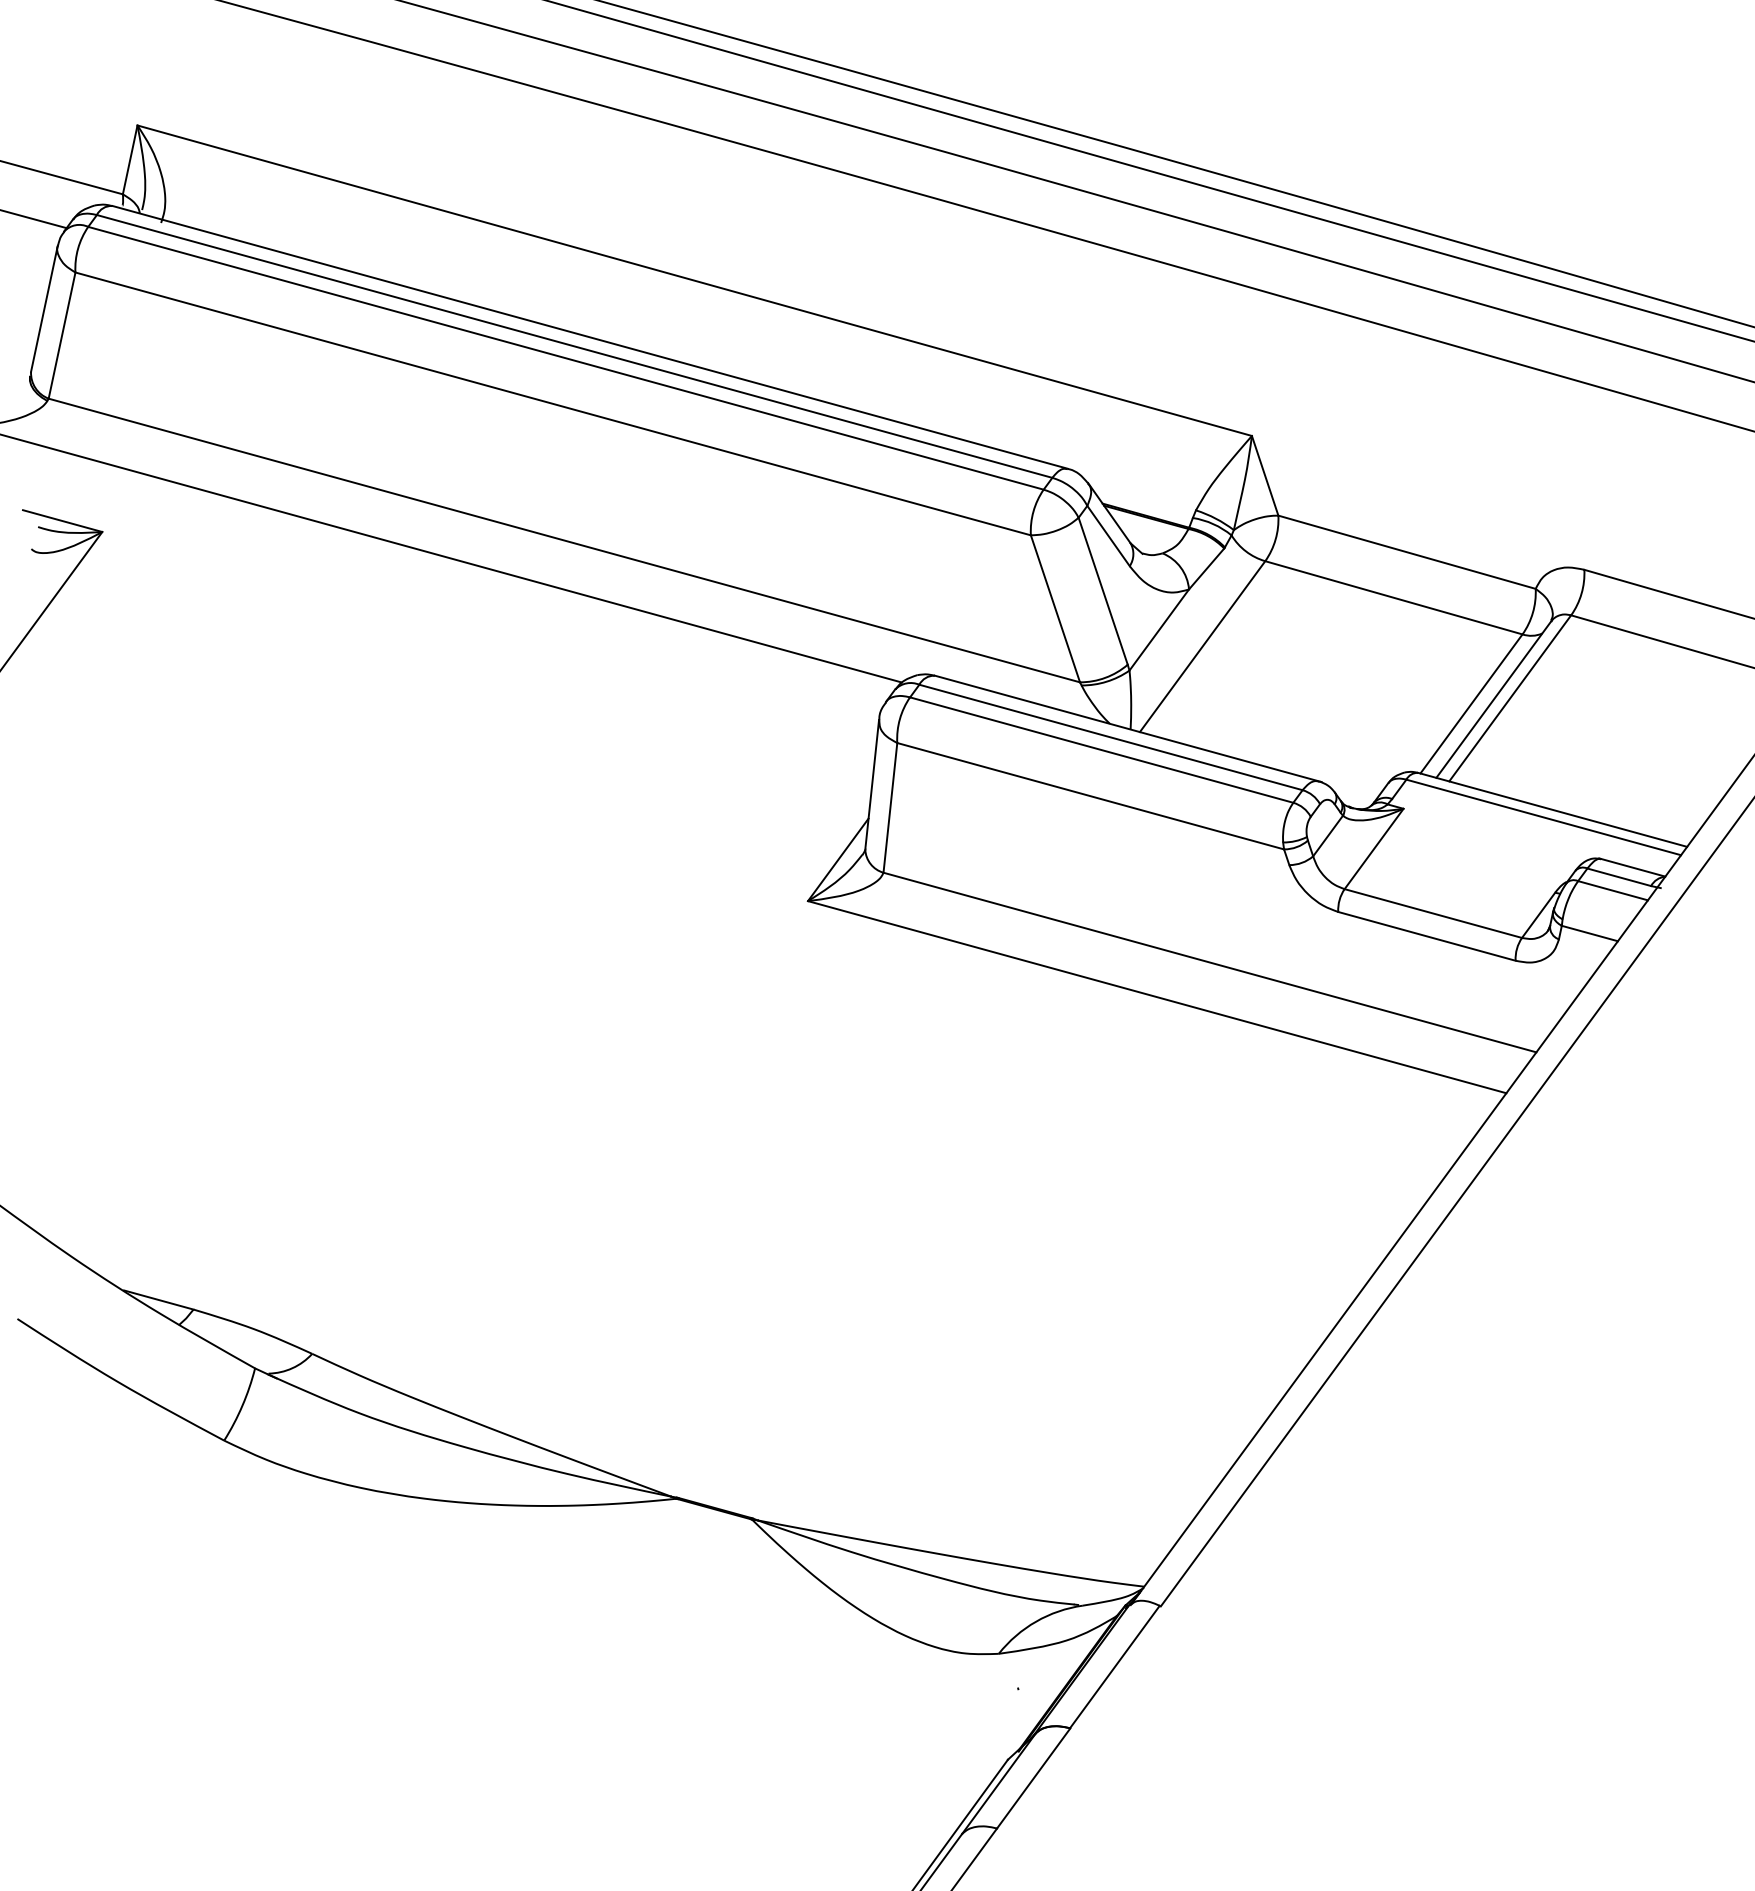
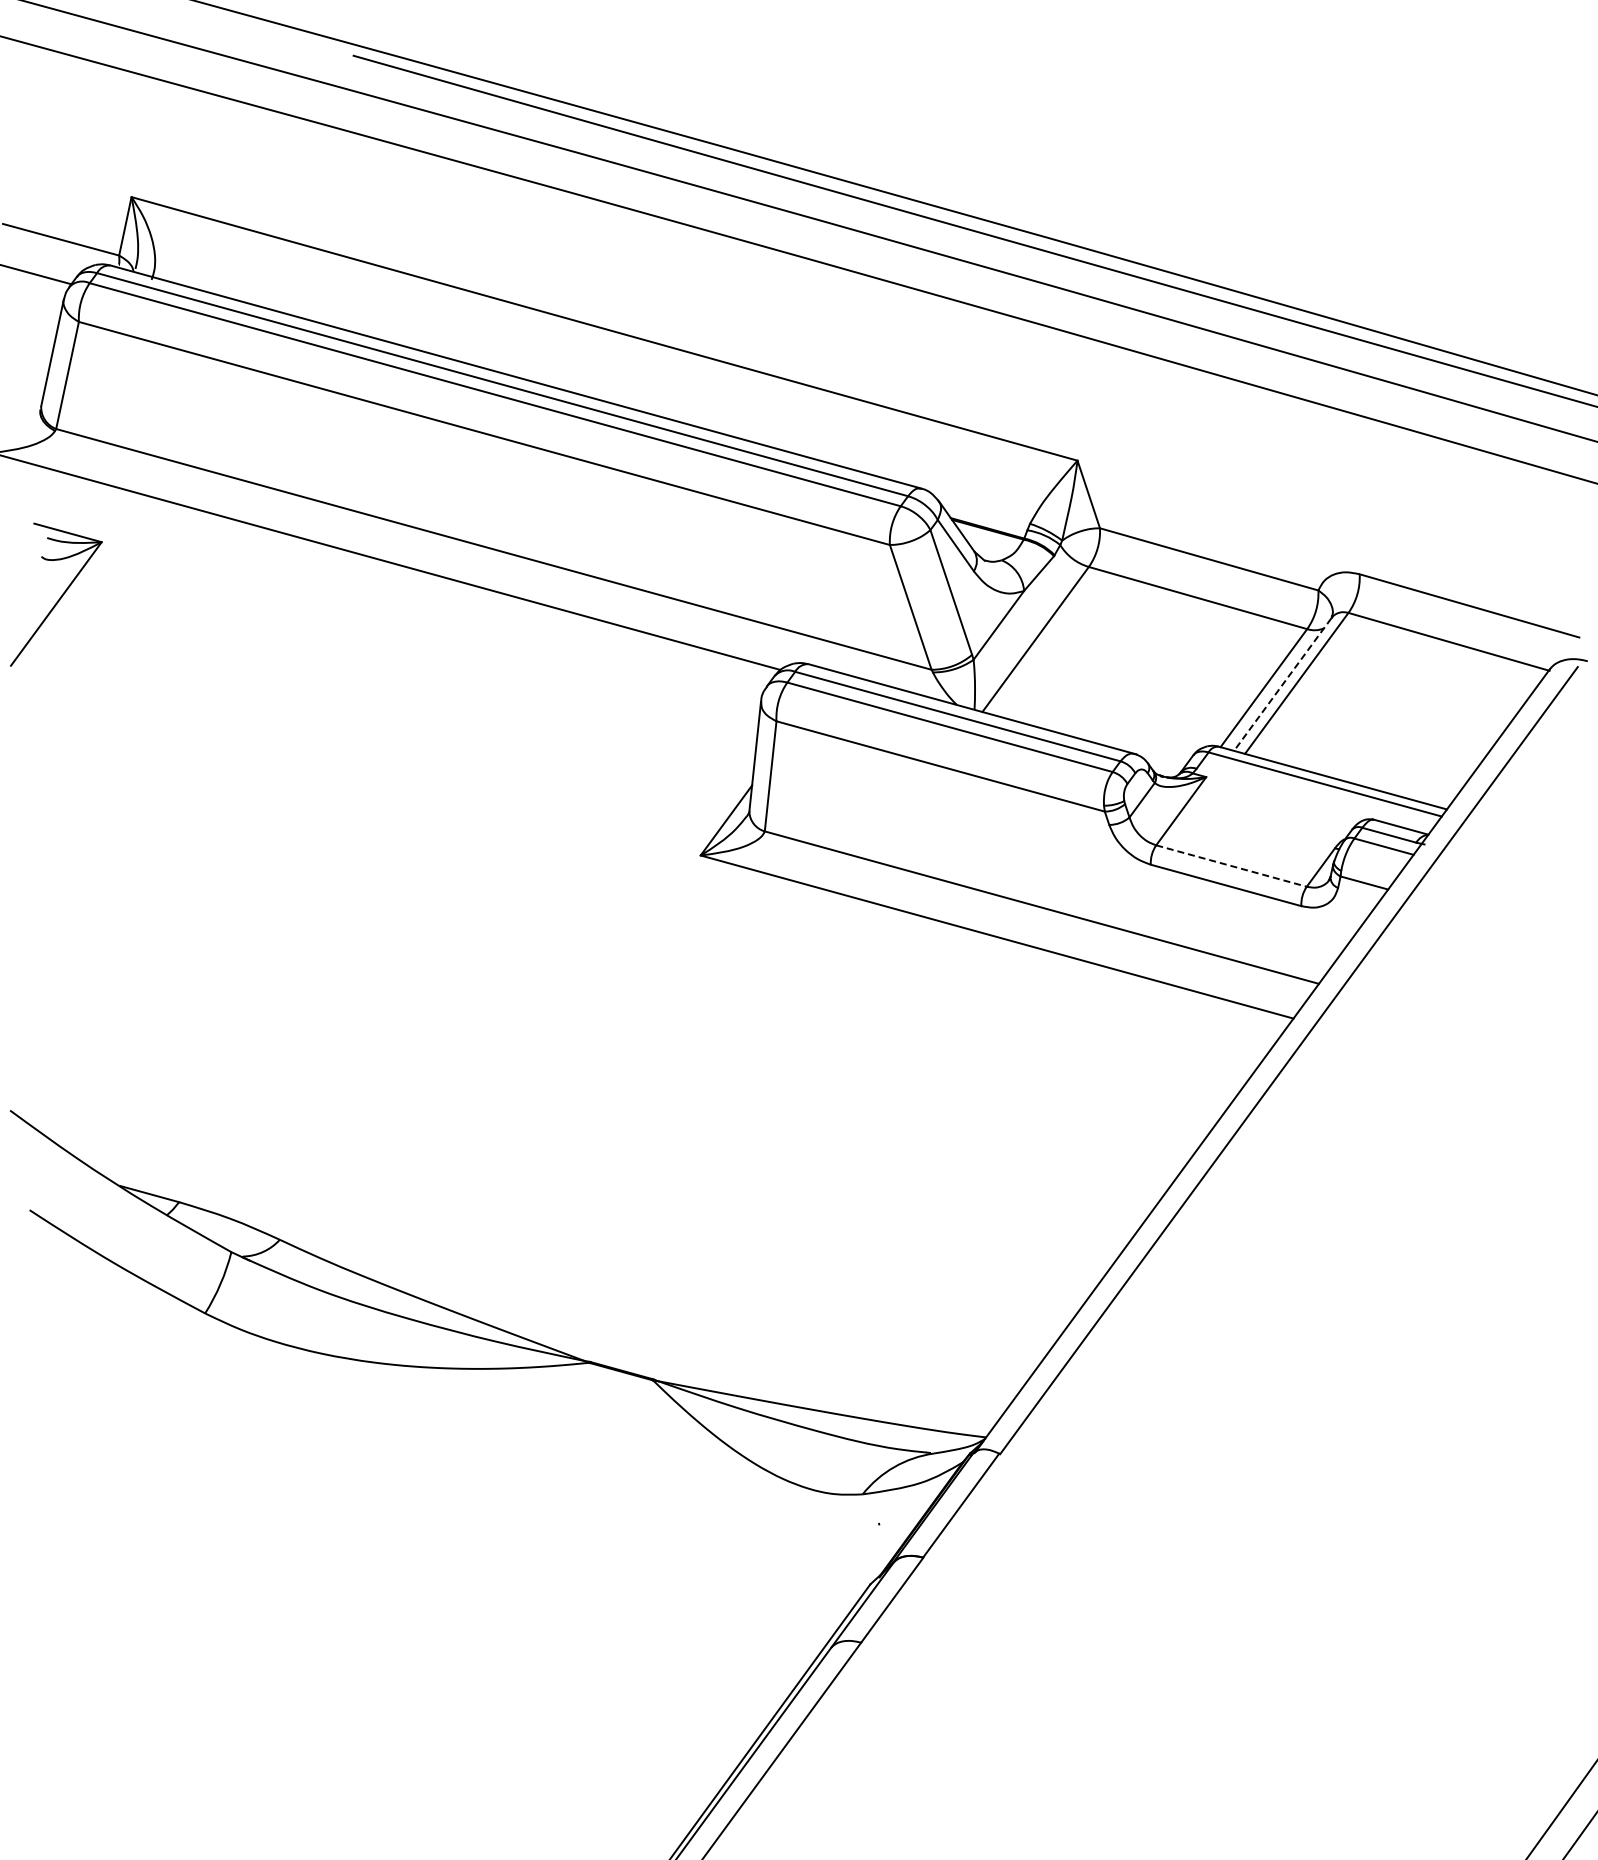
line: (1493, 700) -> (1282, 685), solid -> dashed
line: (1433, 914) -> (1231, 866), solid -> dashed

